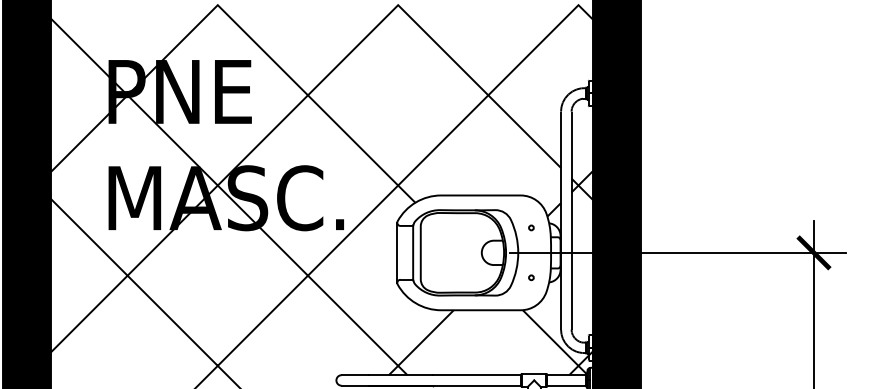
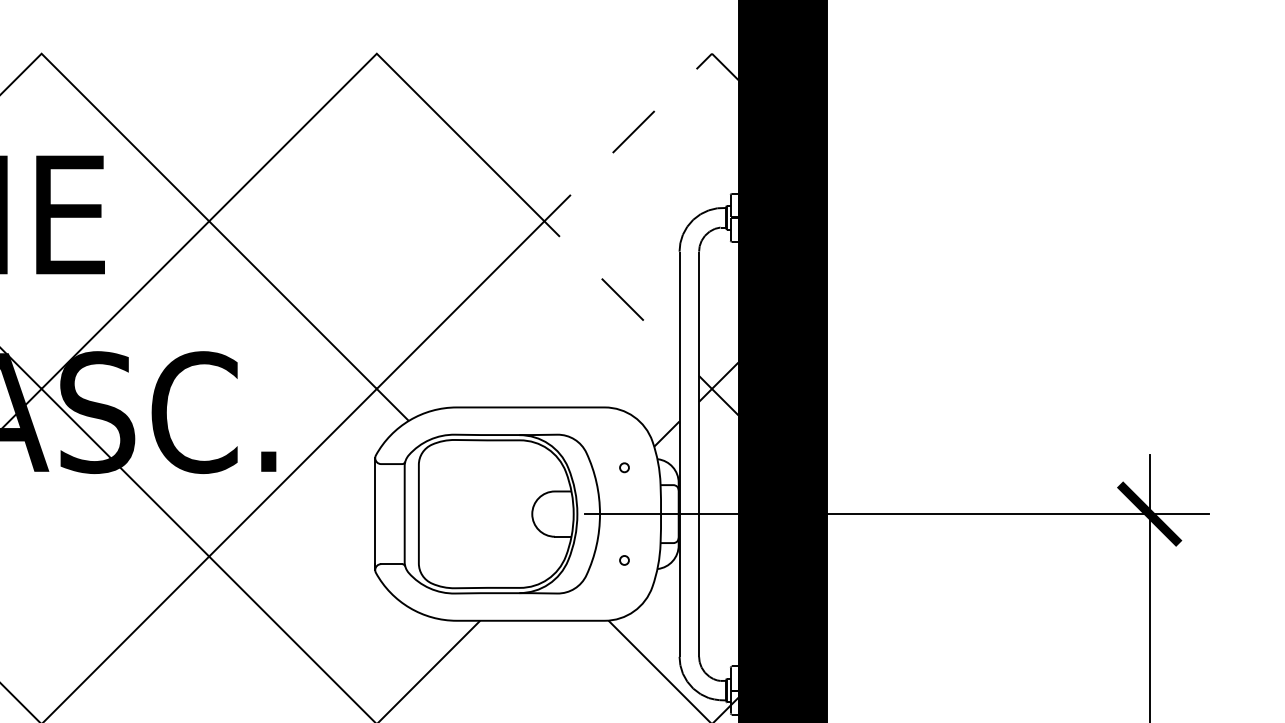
line: (504, 79) -> (574, 191), solid -> dashed

